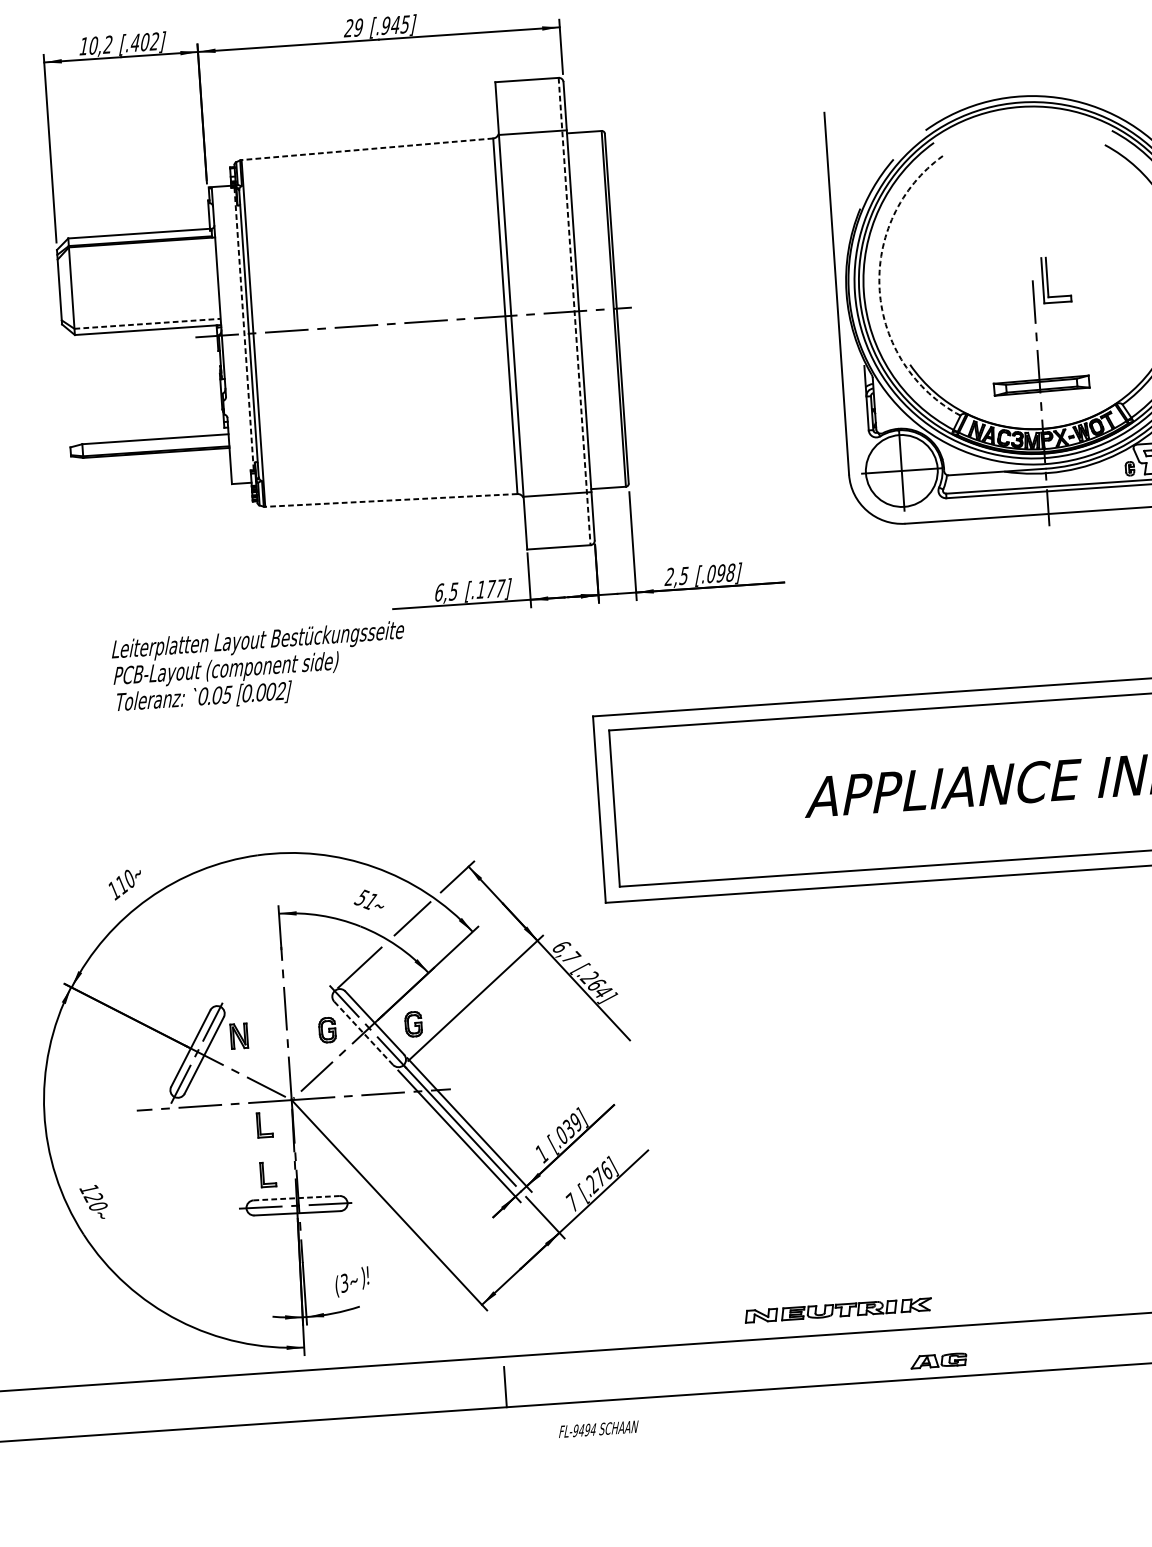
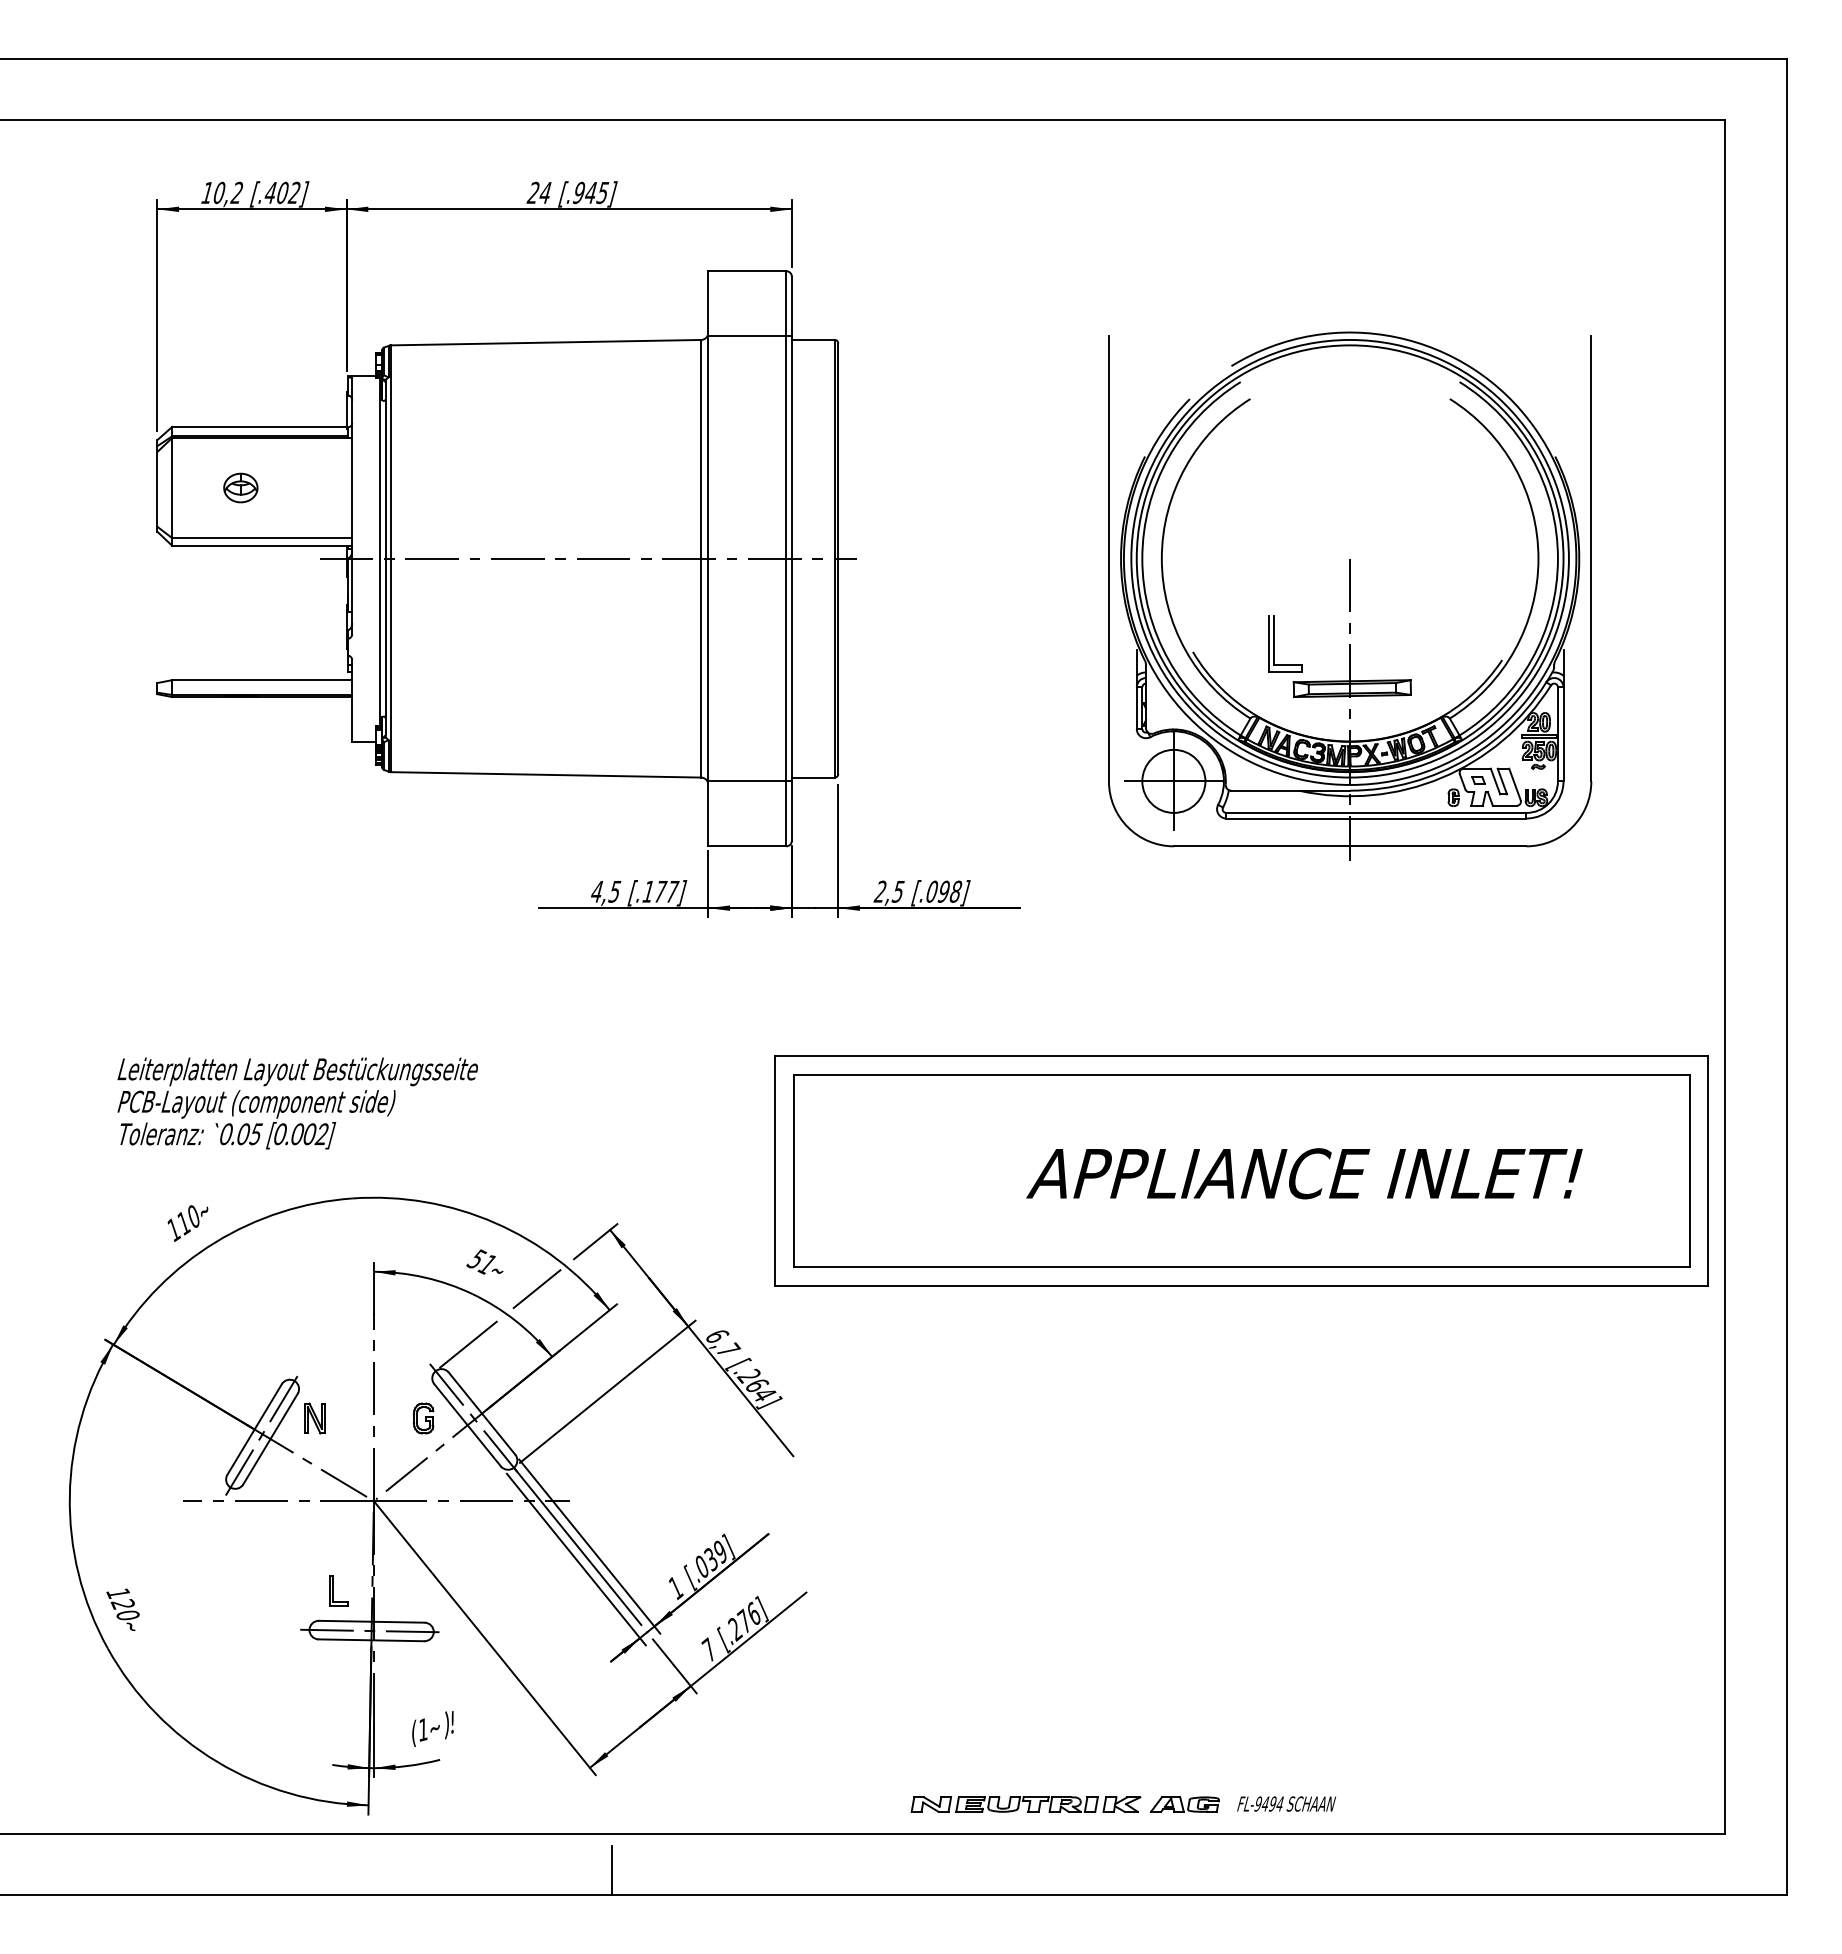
text: (358, 27) -> (545, 192), 29 -> 24
line: (366, 149) -> (545, 342), dashed -> solid
part: (1047, 279) -> (1274, 643), moved
part: (127, 283) -> (240, 487), added
arc: (879, 290) -> (1161, 558), dashed -> solid
line: (574, 311) -> (786, 558), dashed -> solid
line: (147, 324) -> (262, 538), dashed -> solid
line: (244, 328) -> (380, 552), dashed -> solid
circle: (901, 470) -> (1173, 780), size x0.71
line: (390, 500) -> (545, 774), dashed -> solid
text: (439, 592) -> (597, 891), 6,5 -> 4,5
text: (259, 667) -> (297, 1103), moved
part: (413, 1024) -> (529, 1418), removed
line: (363, 1033) -> (467, 1425), dashed -> solid
part: (264, 1125) -> (338, 1529), removed
line: (296, 1198) -> (371, 1621), dashed -> solid
text: (344, 1282) -> (423, 1729), (3 -> (1
part: (938, 1360) -> (1184, 1804), moved
text: (598, 1428) -> (1286, 1803), moved

